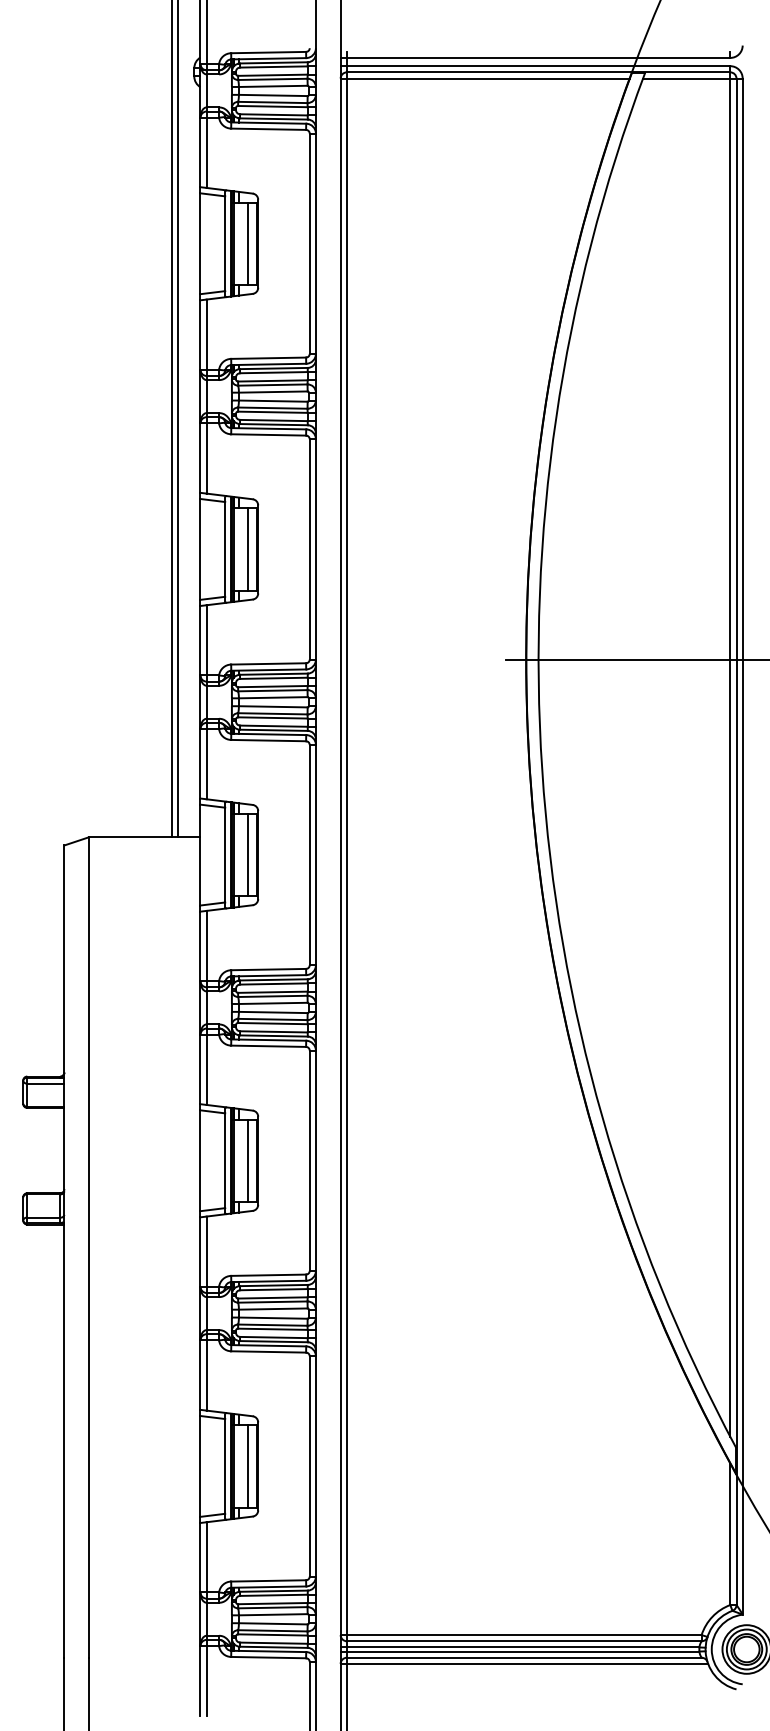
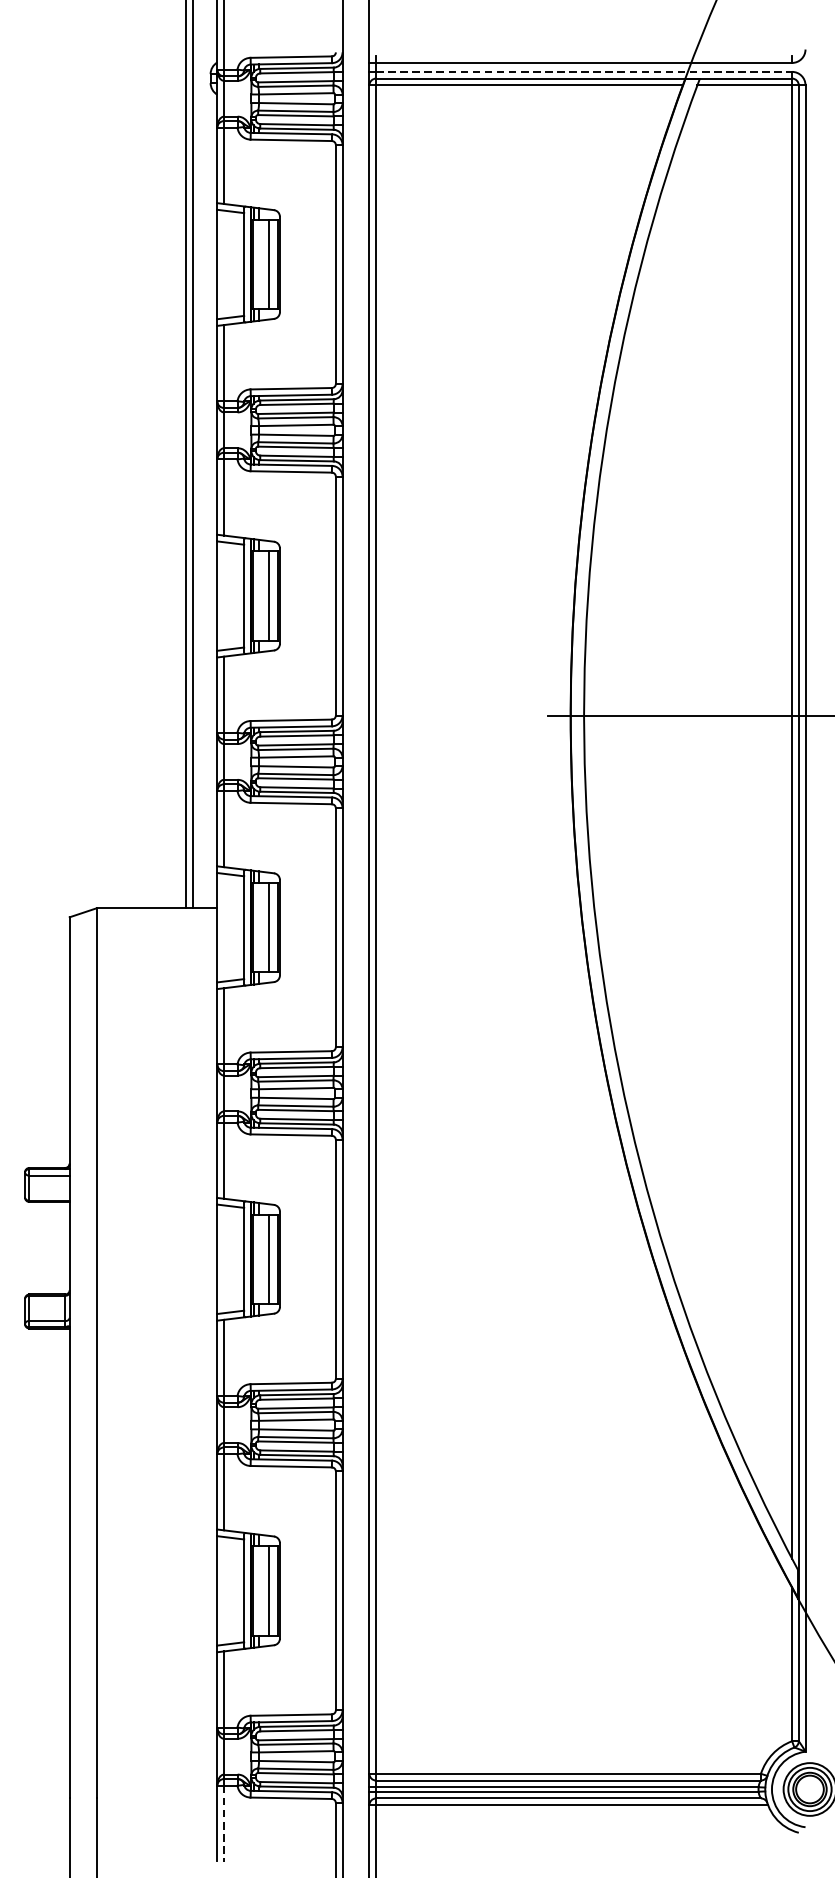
line: (538, 66) -> (584, 72), solid -> dashed
line: (206, 1681) -> (223, 1824), solid -> dashed

